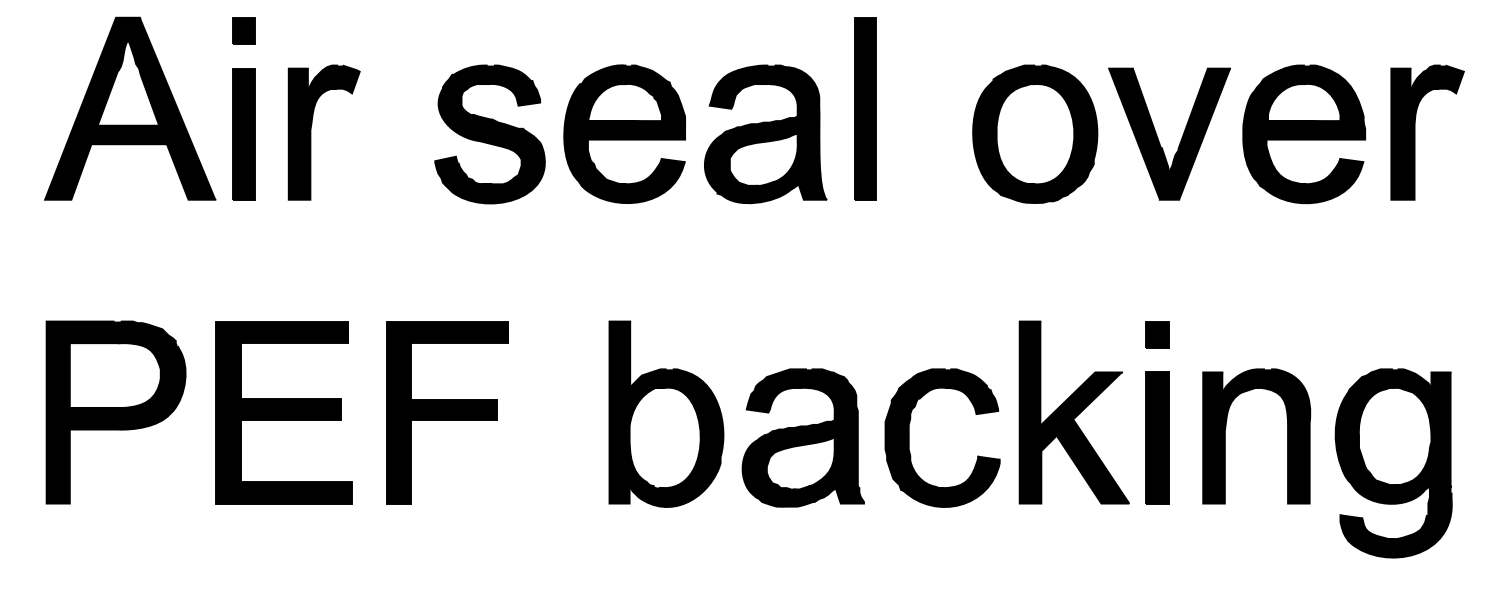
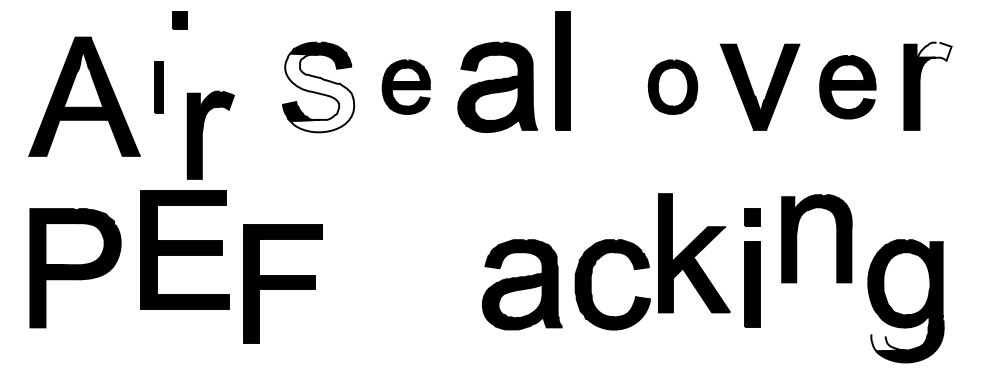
part: (243, 31) -> (179, 20), moved
fill: (1437, 79) -> (934, 51), removed
part: (129, 108) -> (84, 96), moved
part: (312, 126) -> (203, 131), moved
part: (625, 132) -> (406, 86), size x0.6
part: (1034, 132) -> (672, 86), size x0.6
part: (1303, 132) -> (847, 86), size x0.7
part: (243, 134) -> (158, 87), size x0.6
fill: (491, 142) -> (319, 92), removed
part: (283, 411) -> (184, 249), moved
part: (446, 411) -> (282, 283), moved
part: (1074, 412) -> (694, 253), moved
part: (666, 414) -> (433, 269), removed
part: (1226, 436) -> (797, 238), moved
fill: (1366, 526) -> (888, 342), removed

